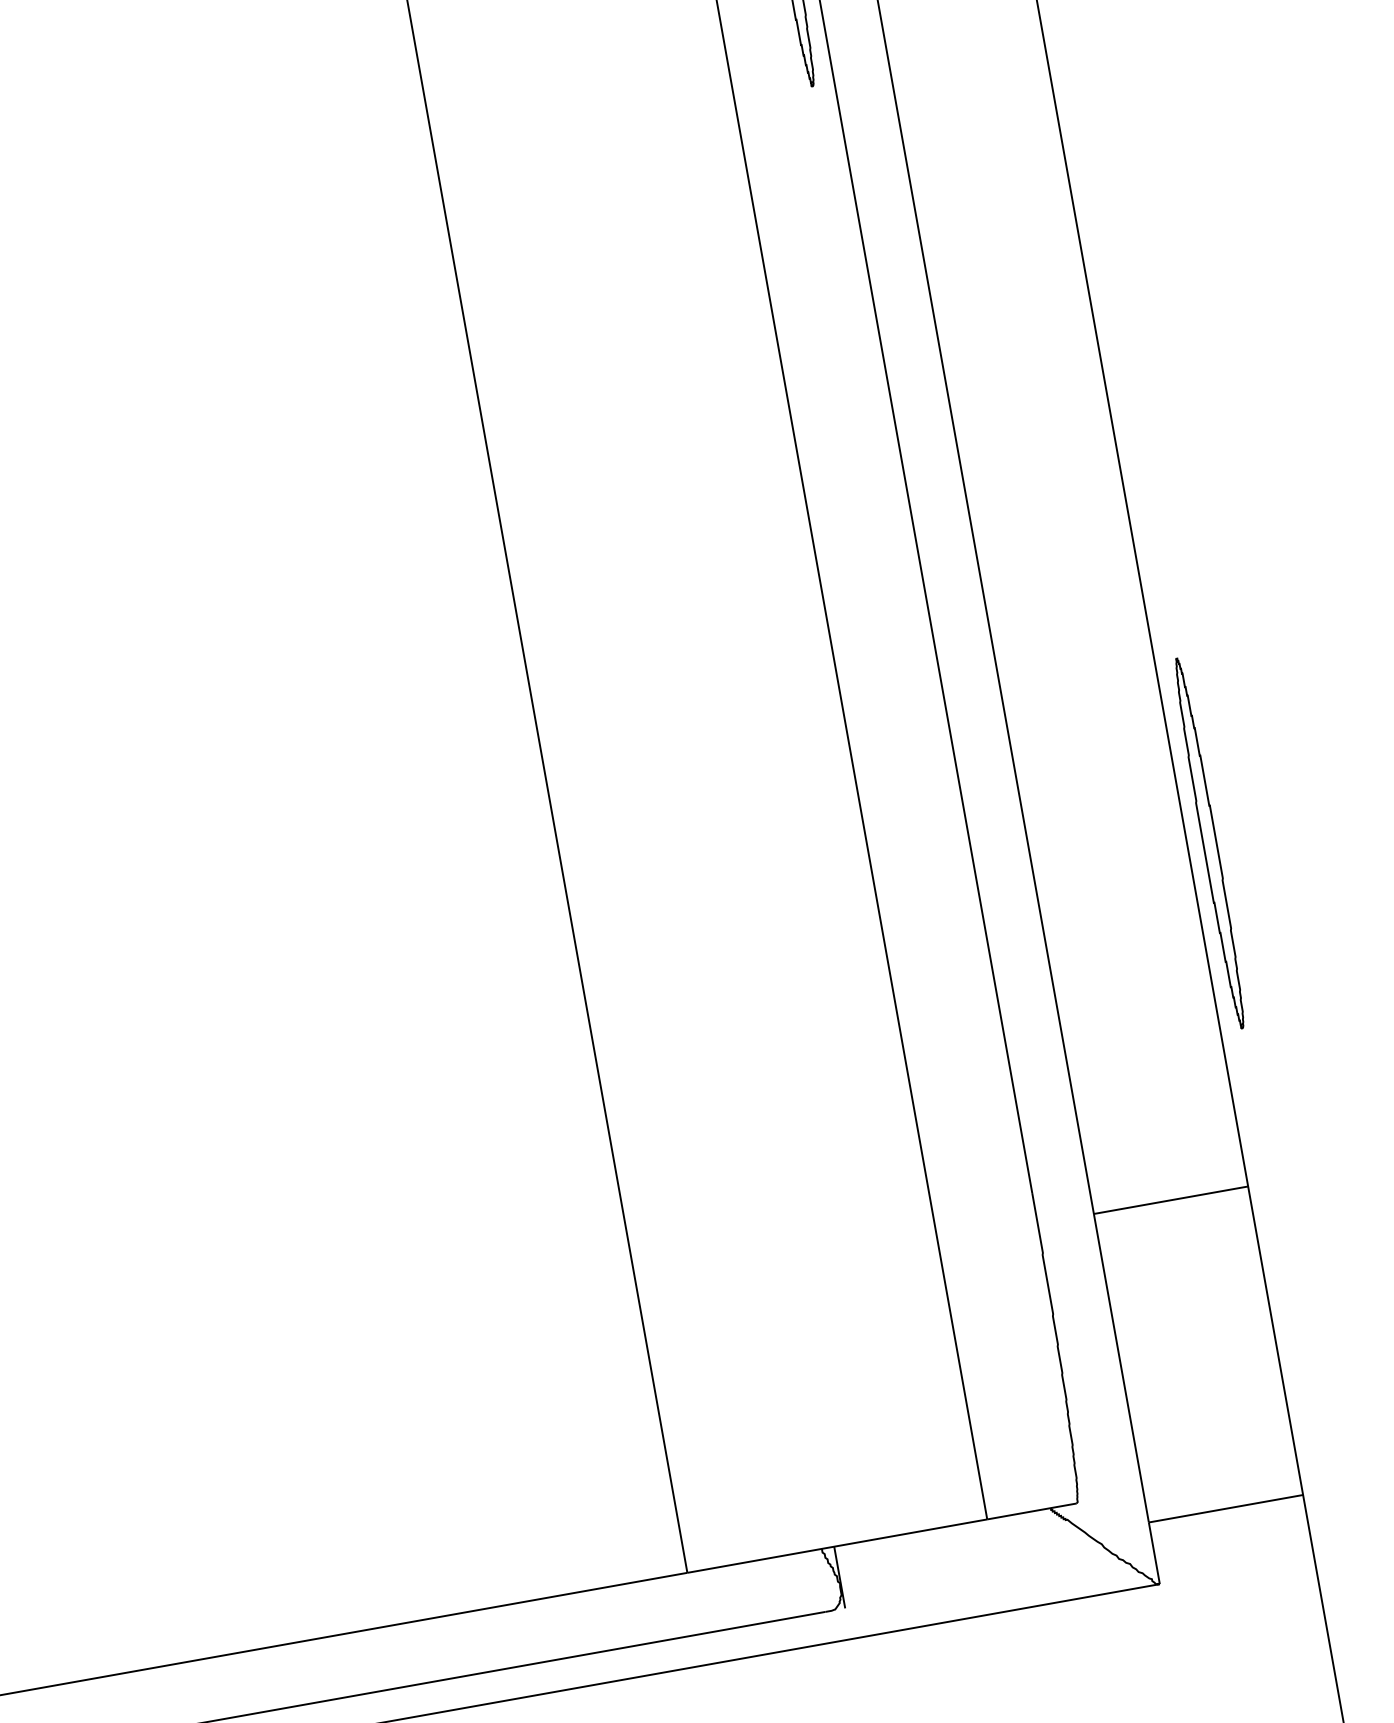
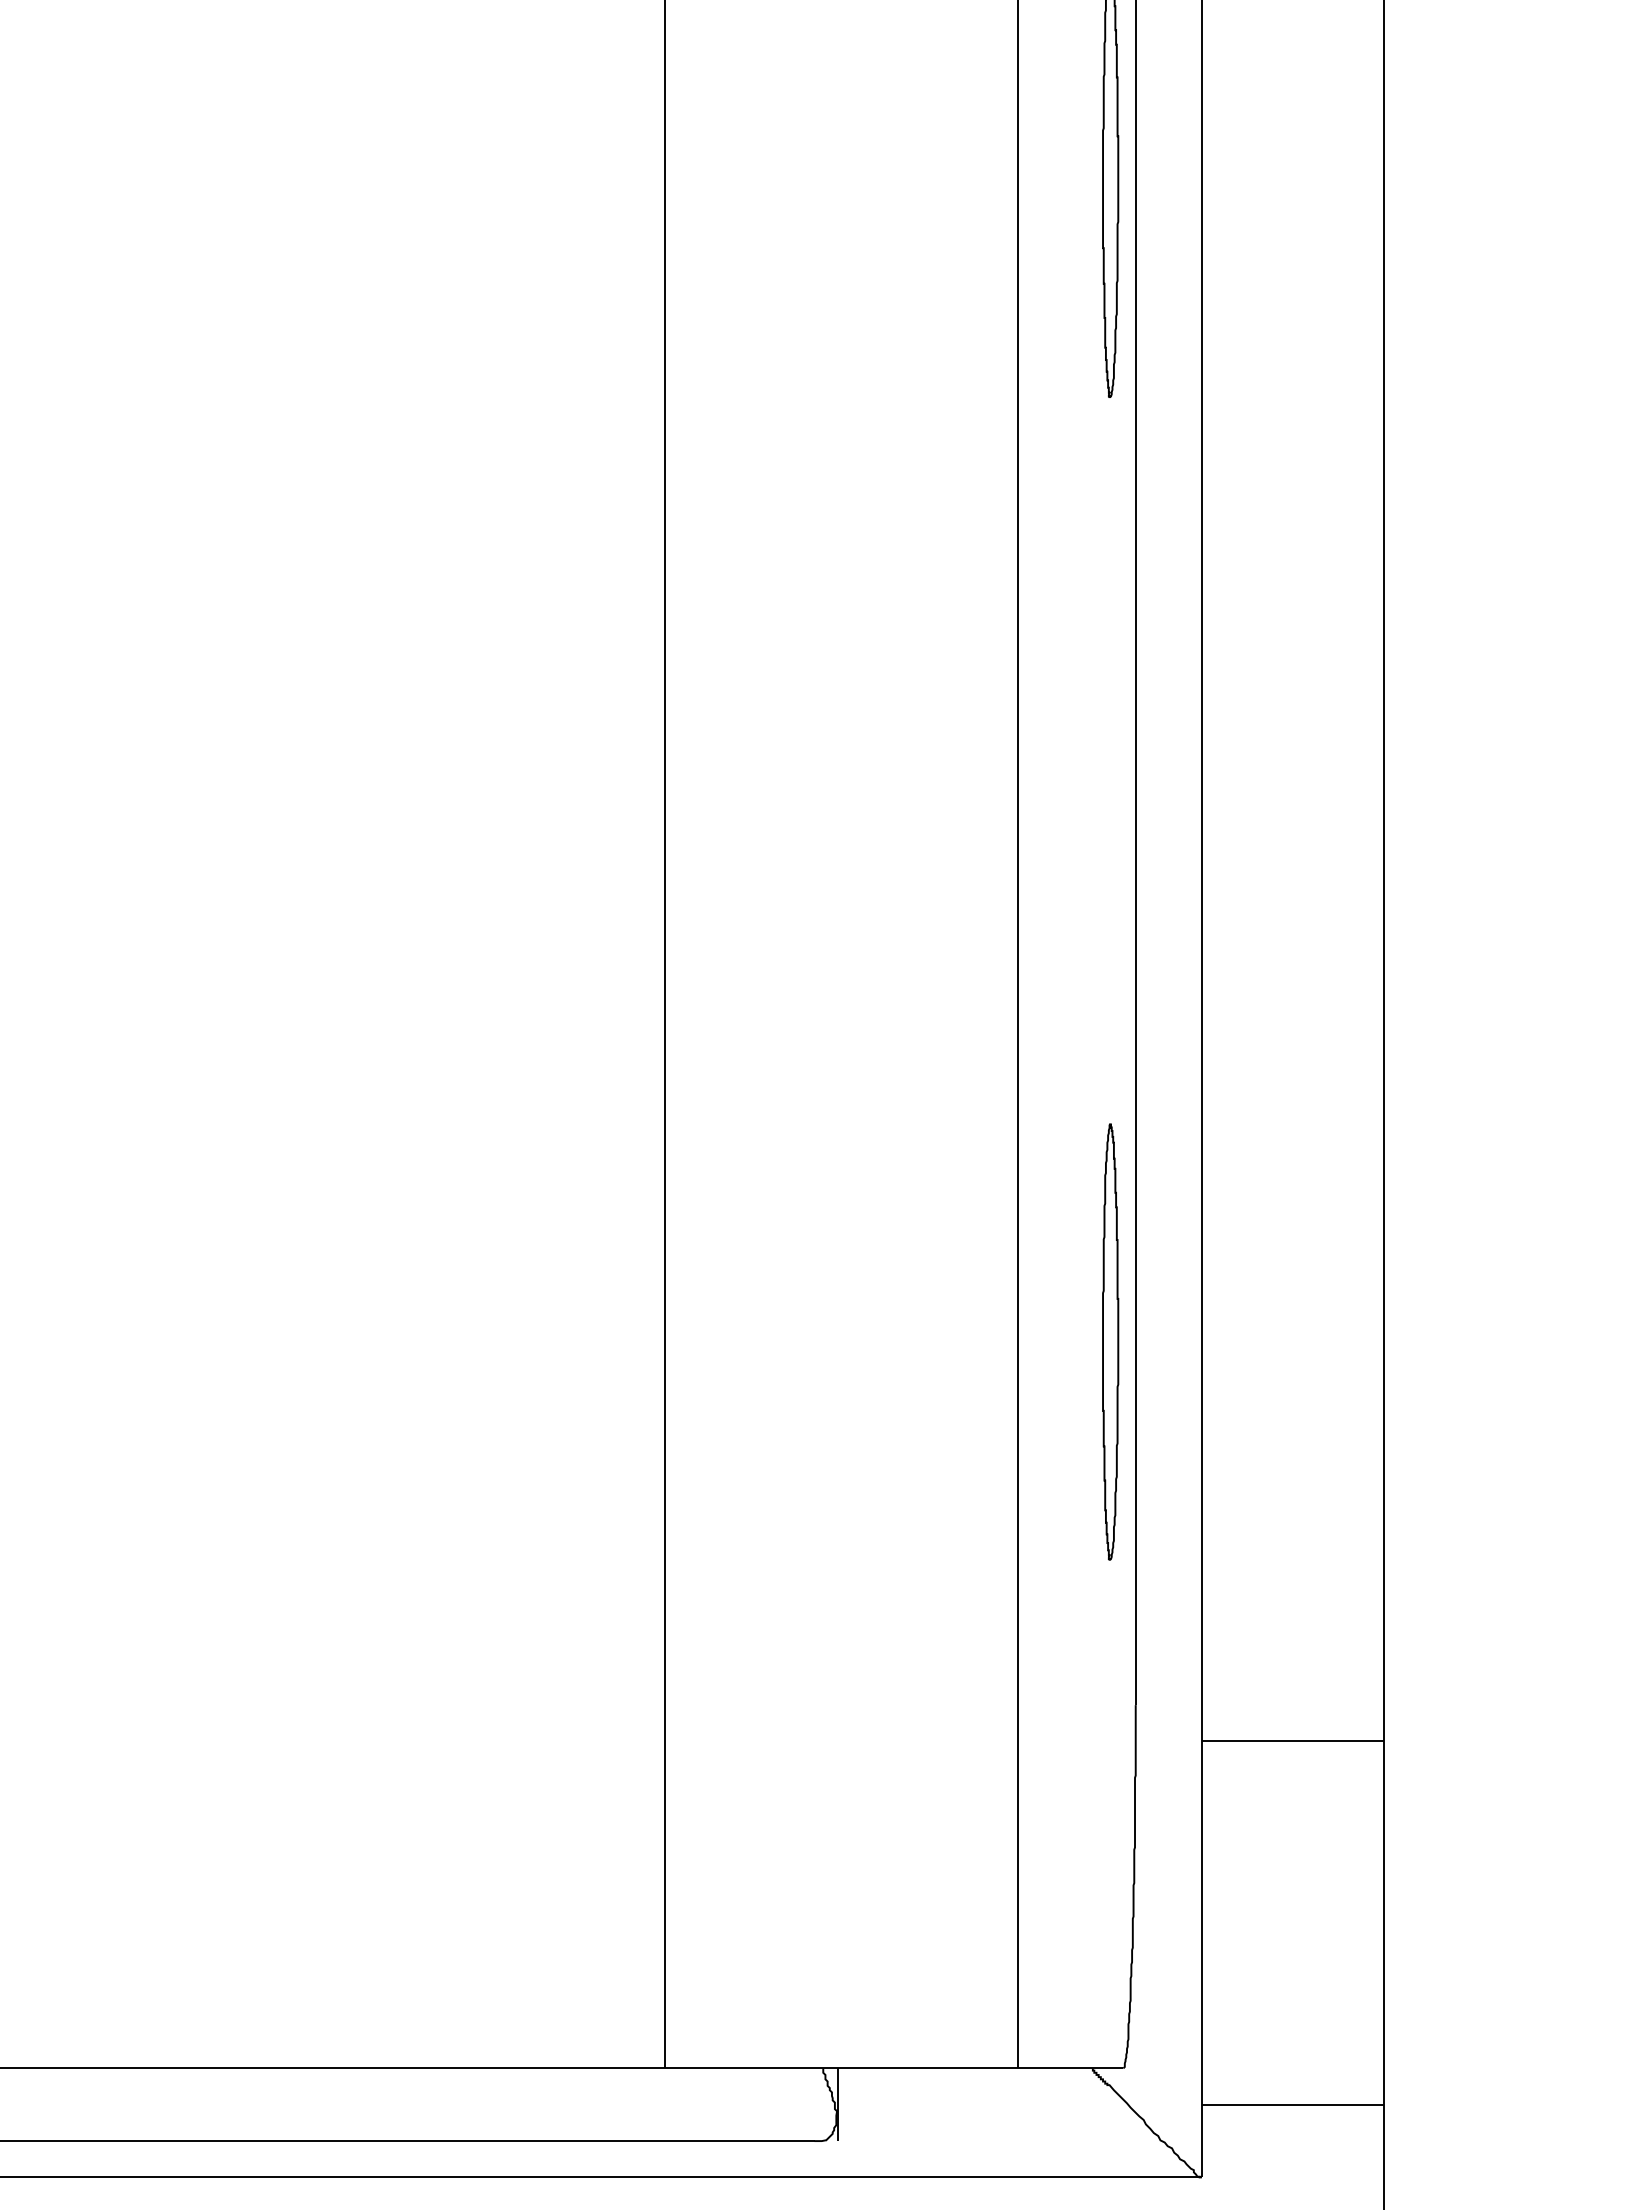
part: (1209, 842) -> (1110, 1341), moved

